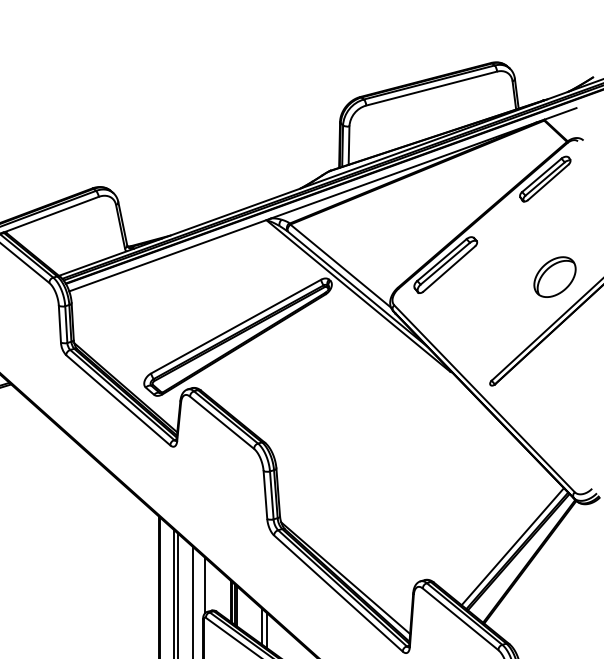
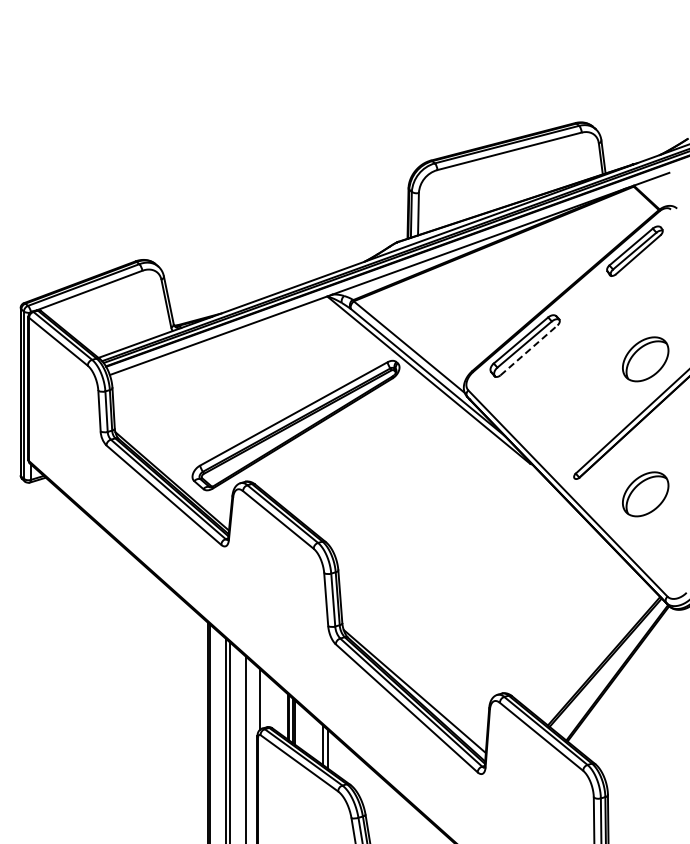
line: (449, 269) -> (529, 350), solid -> dashed
part: (554, 399) -> (645, 494), added
line: (512, 546) -> (598, 656), removed

